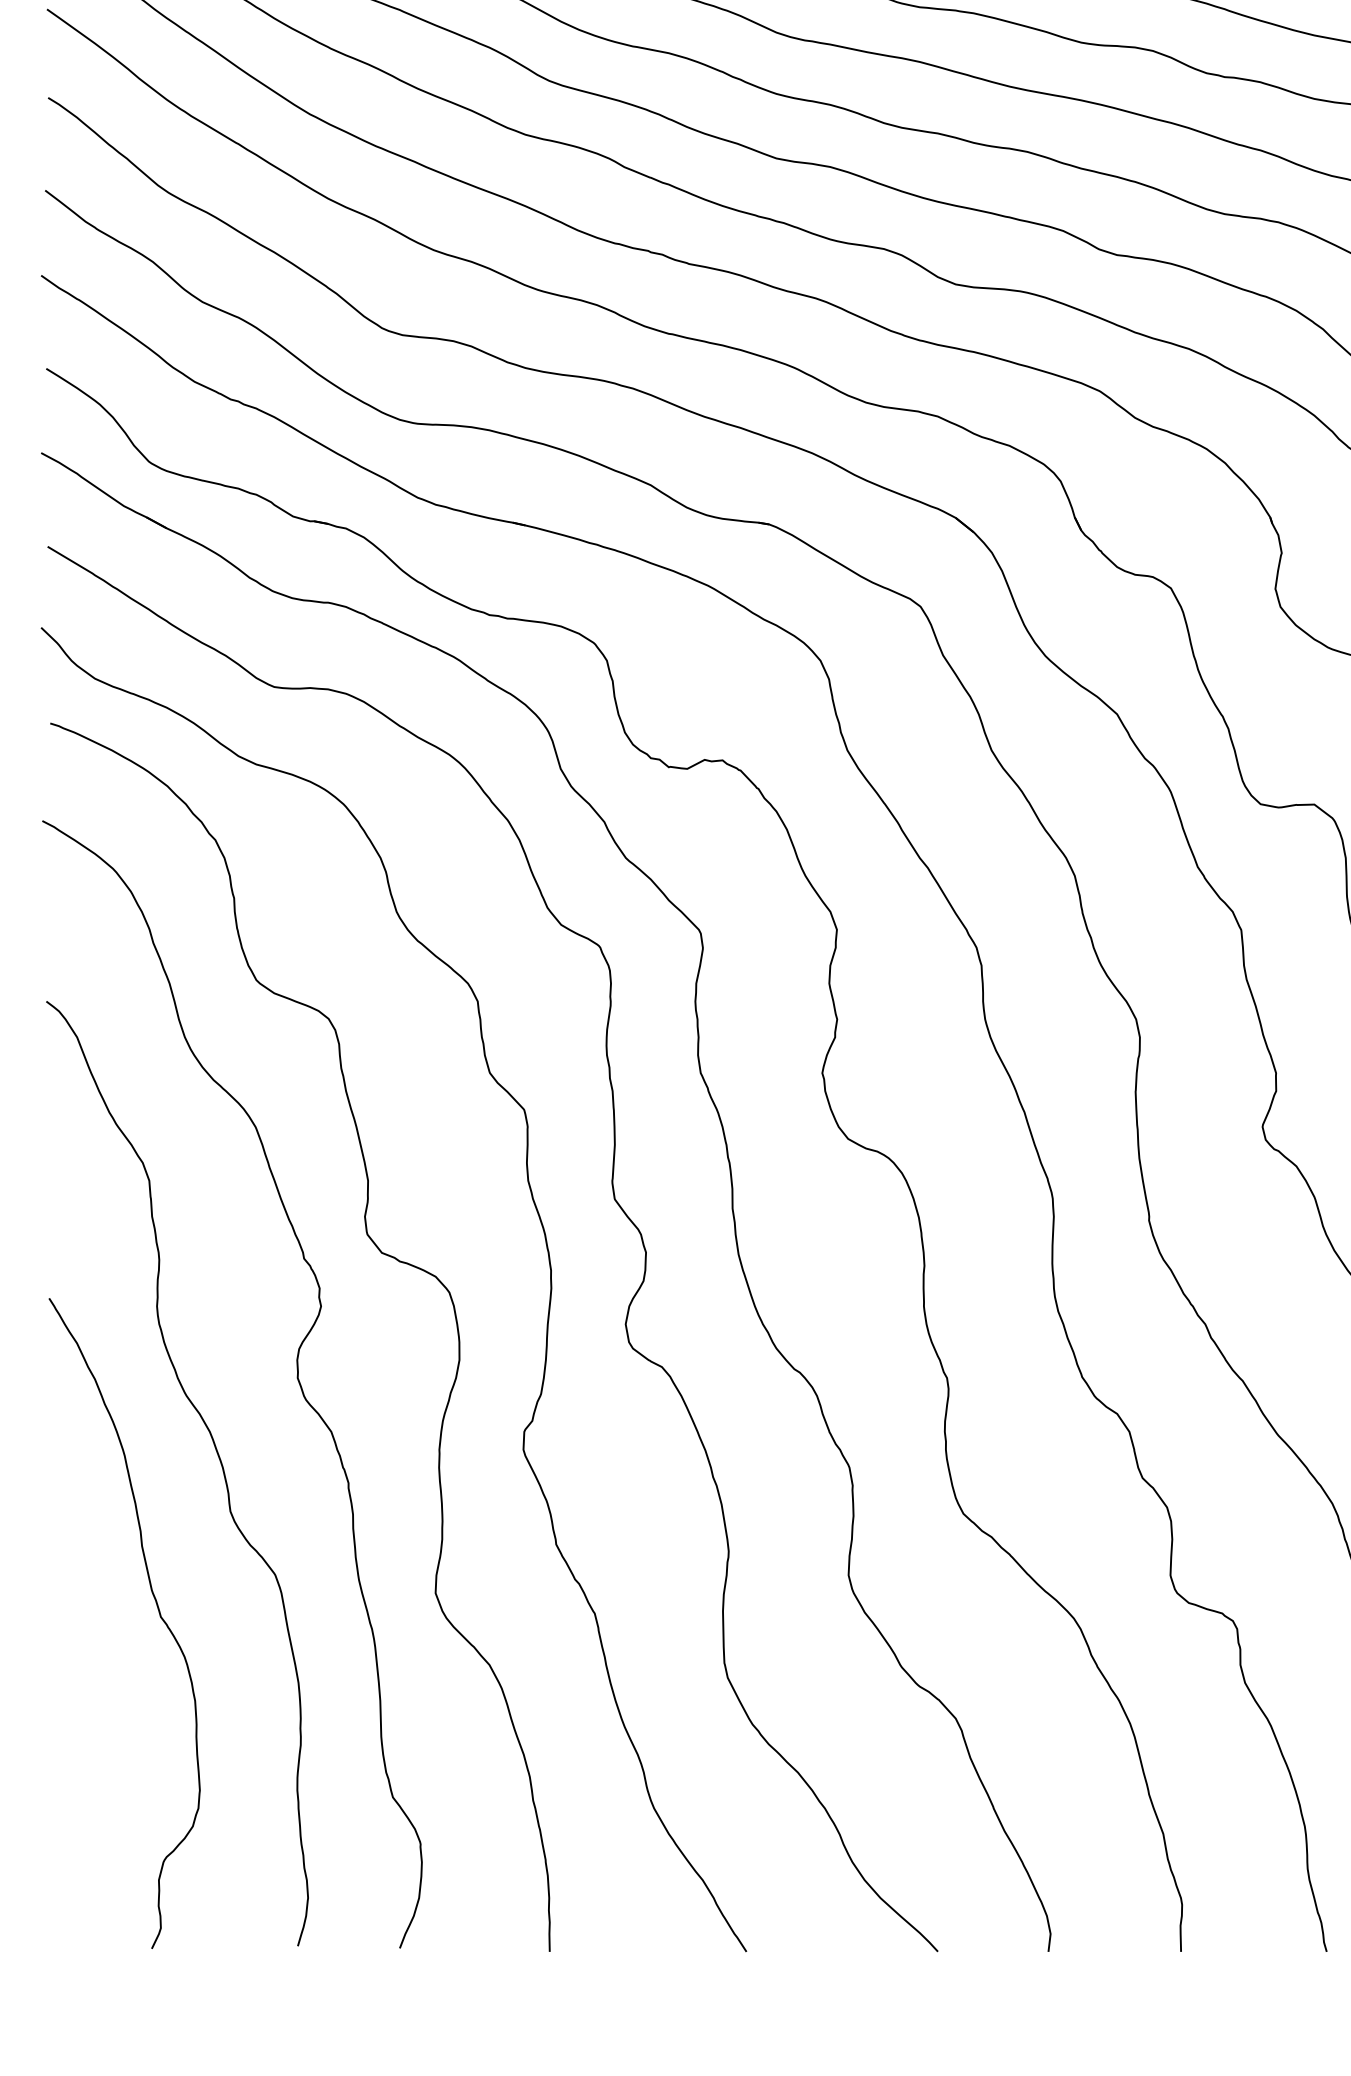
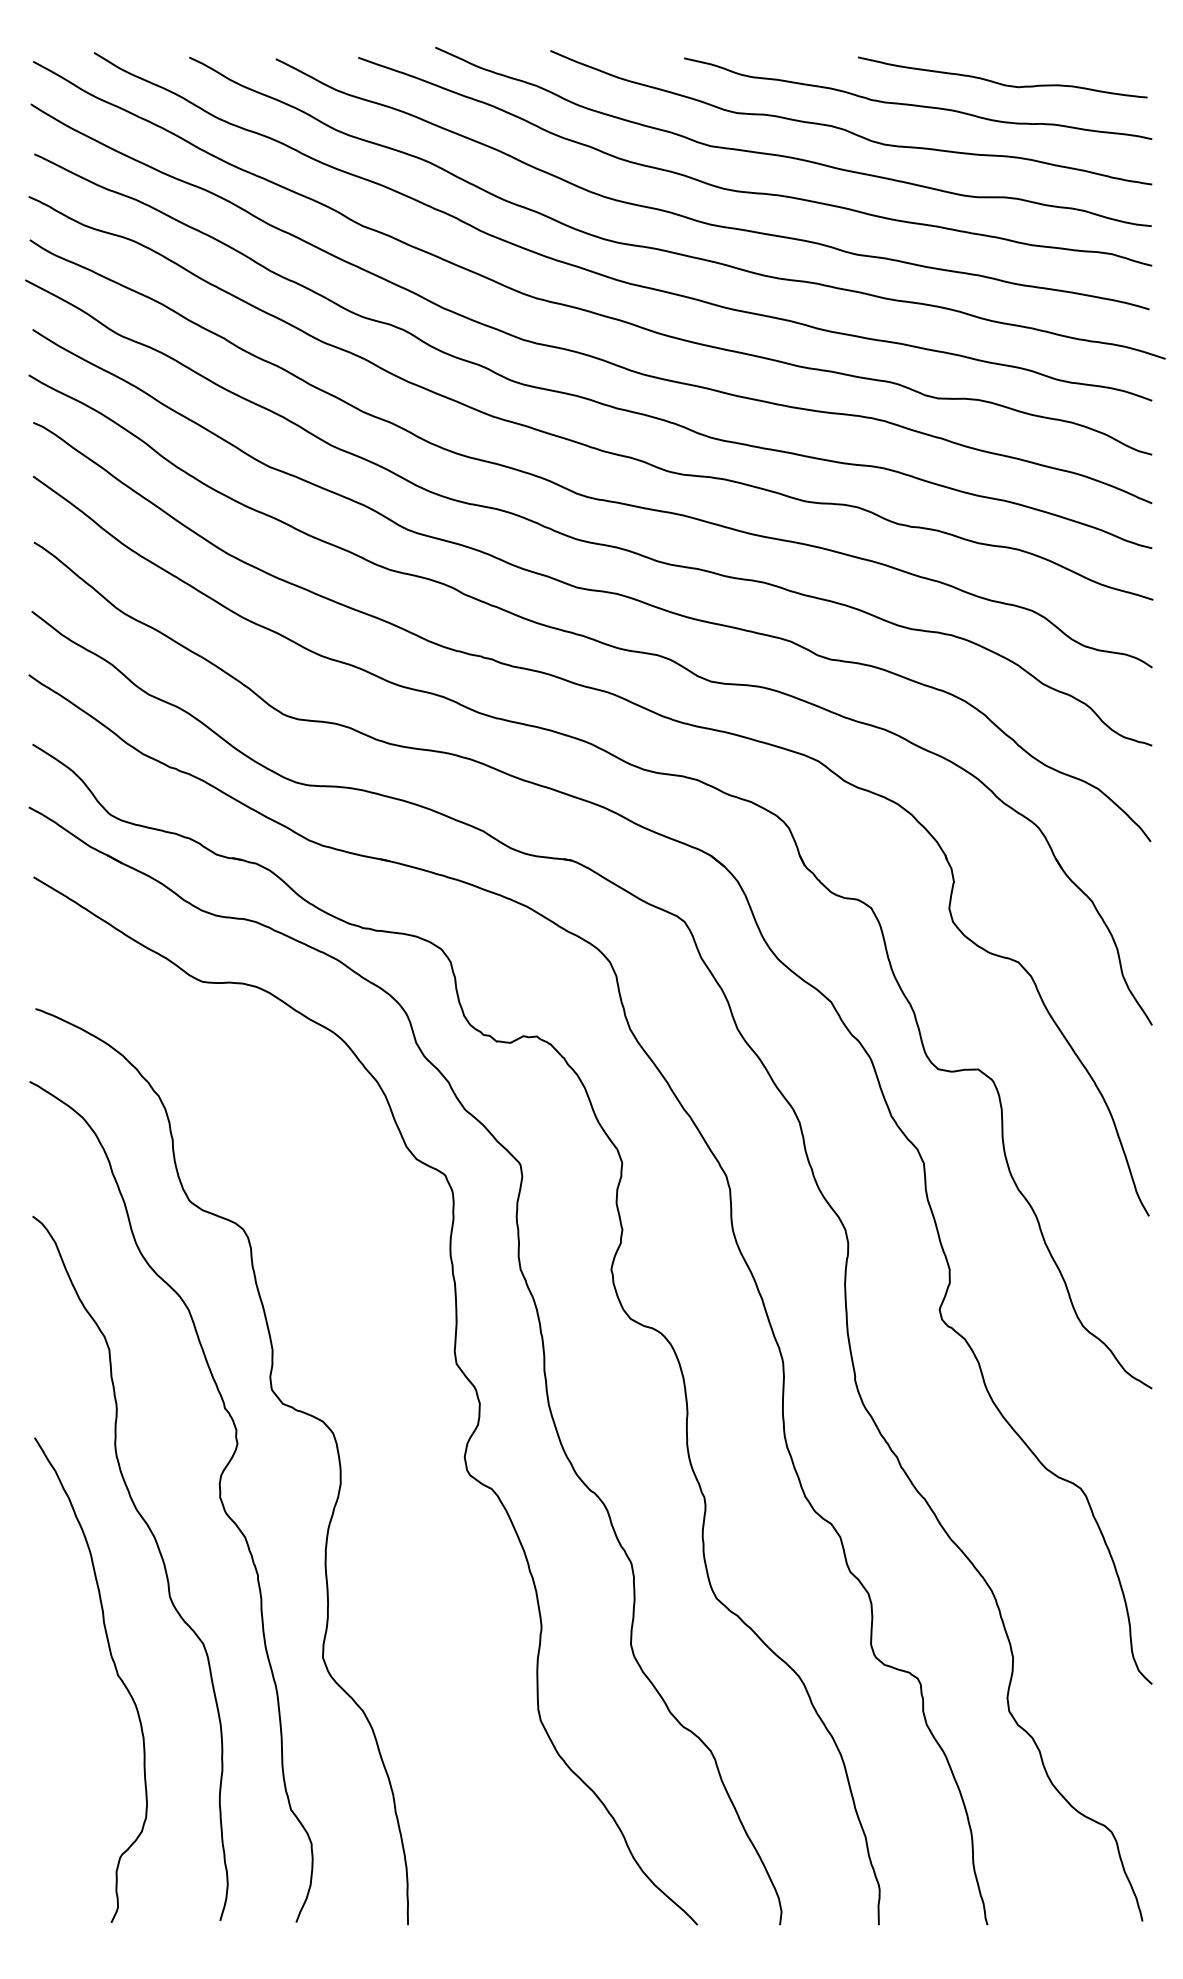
curve: (547, 1308) -> (406, 1445), removed

